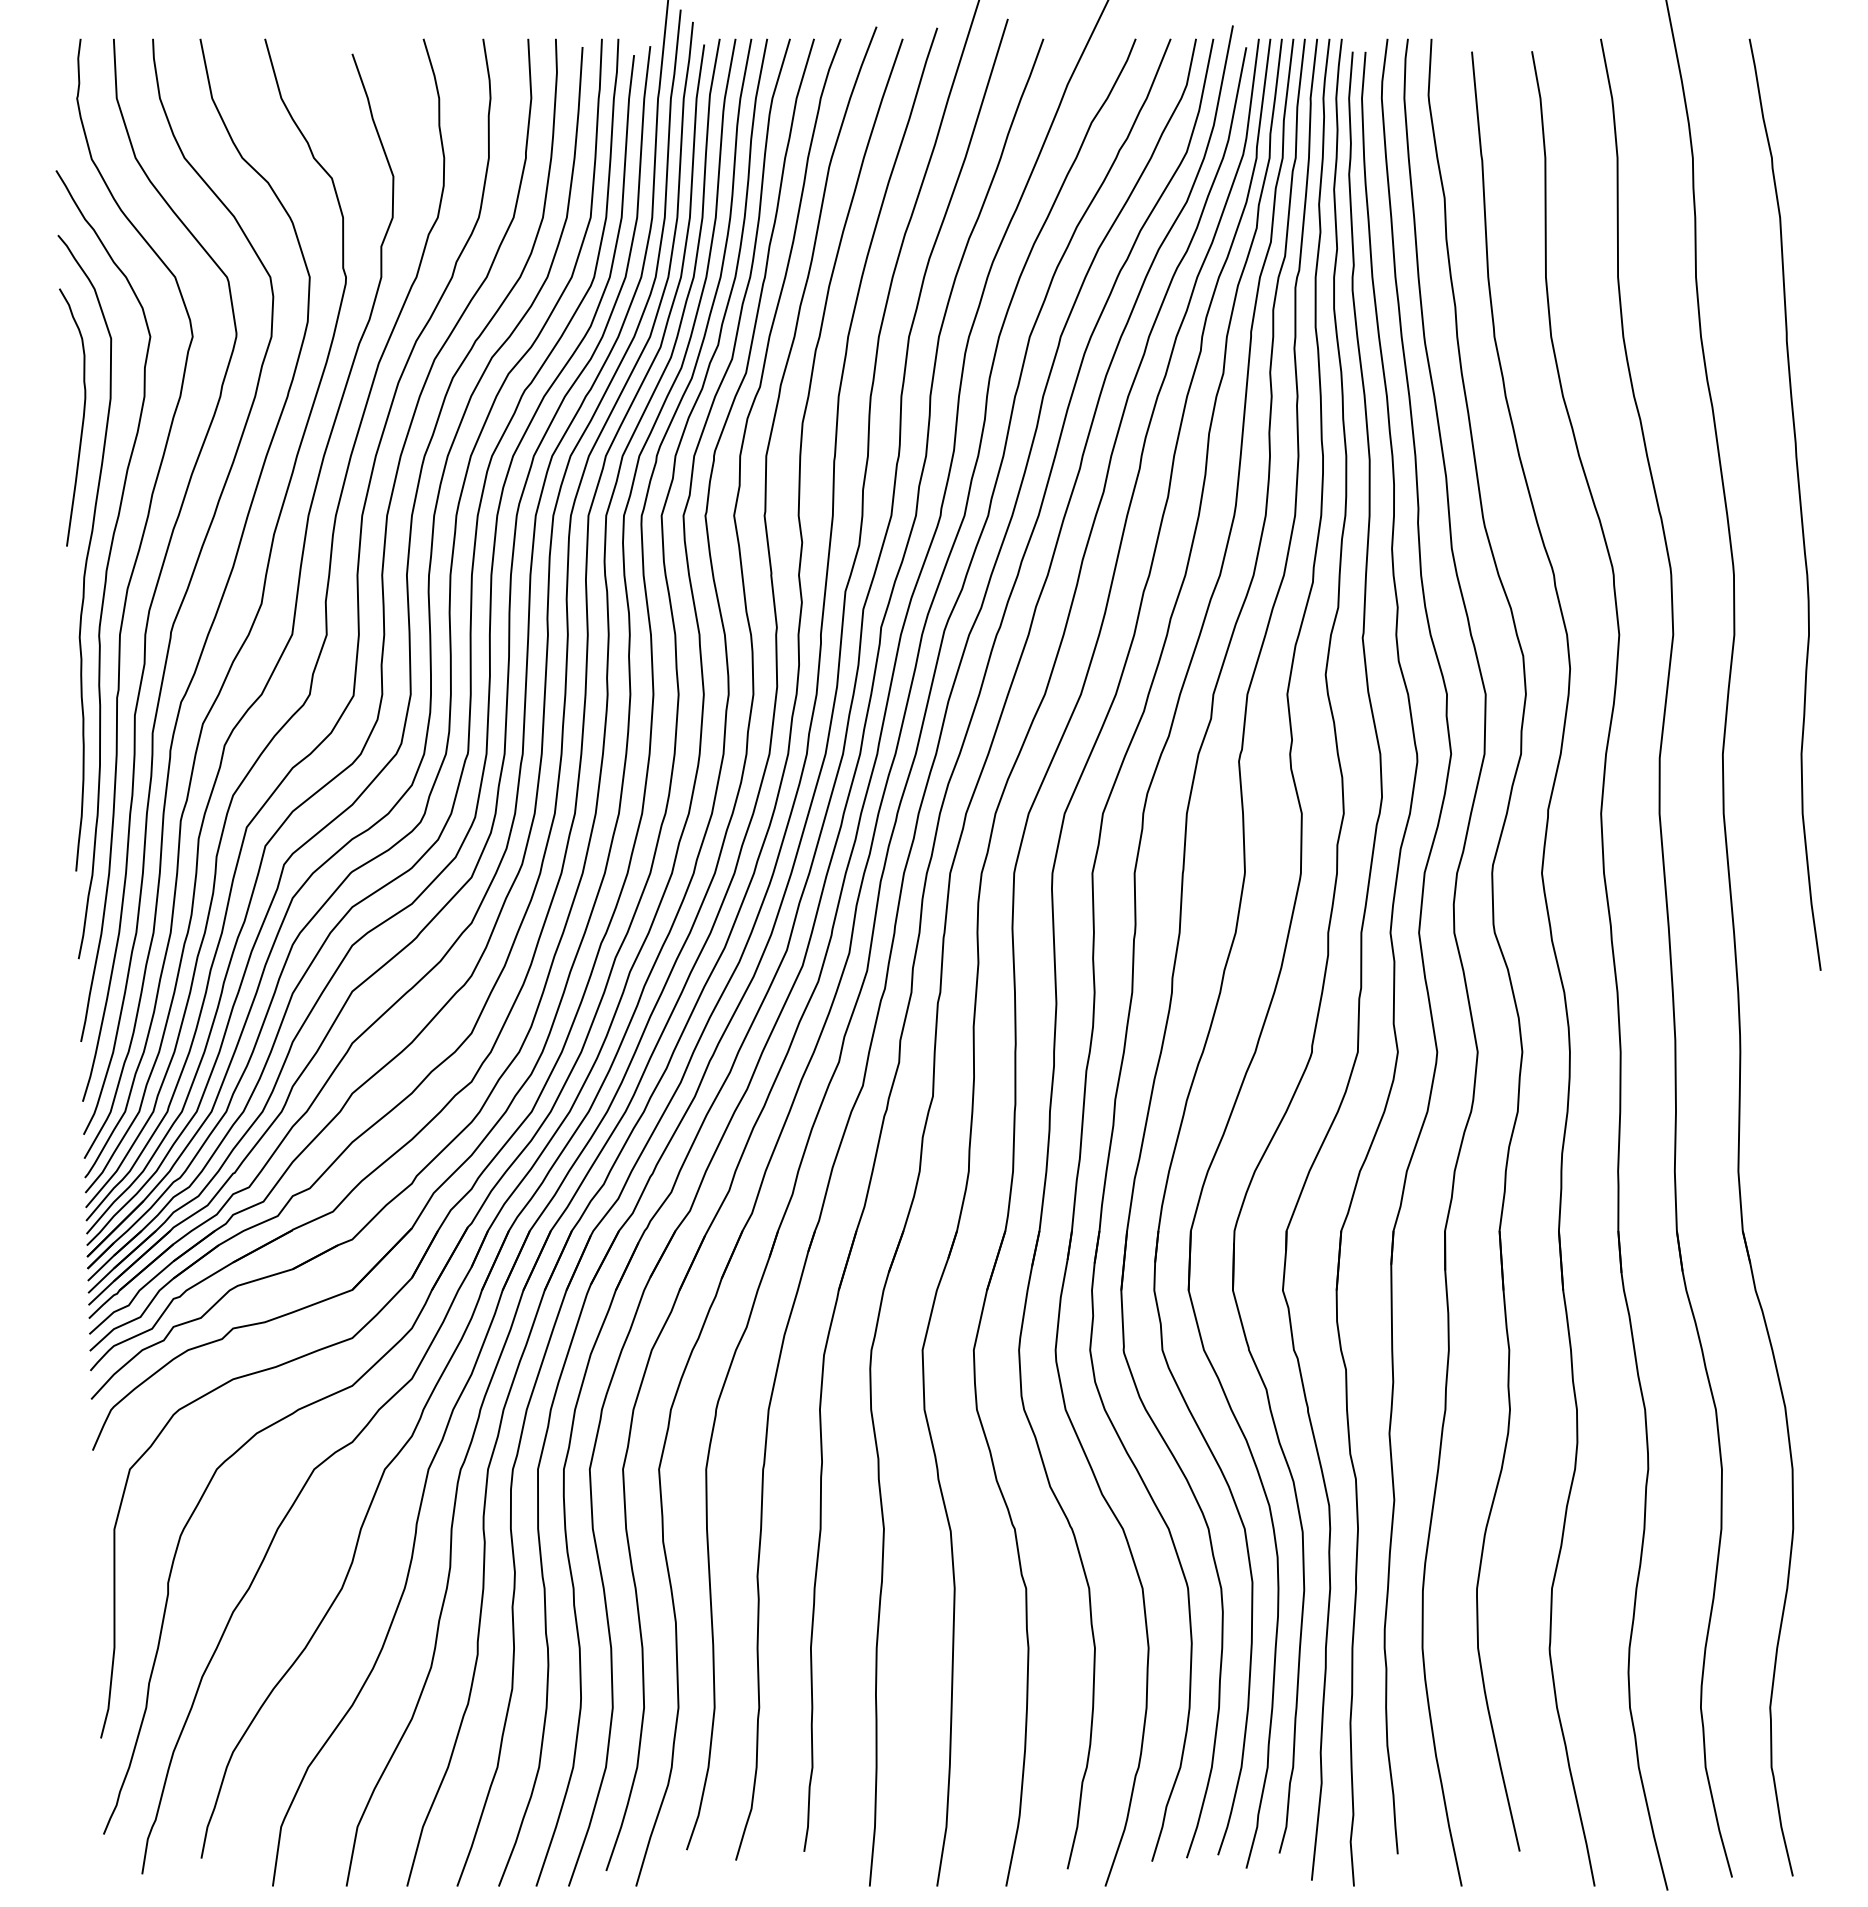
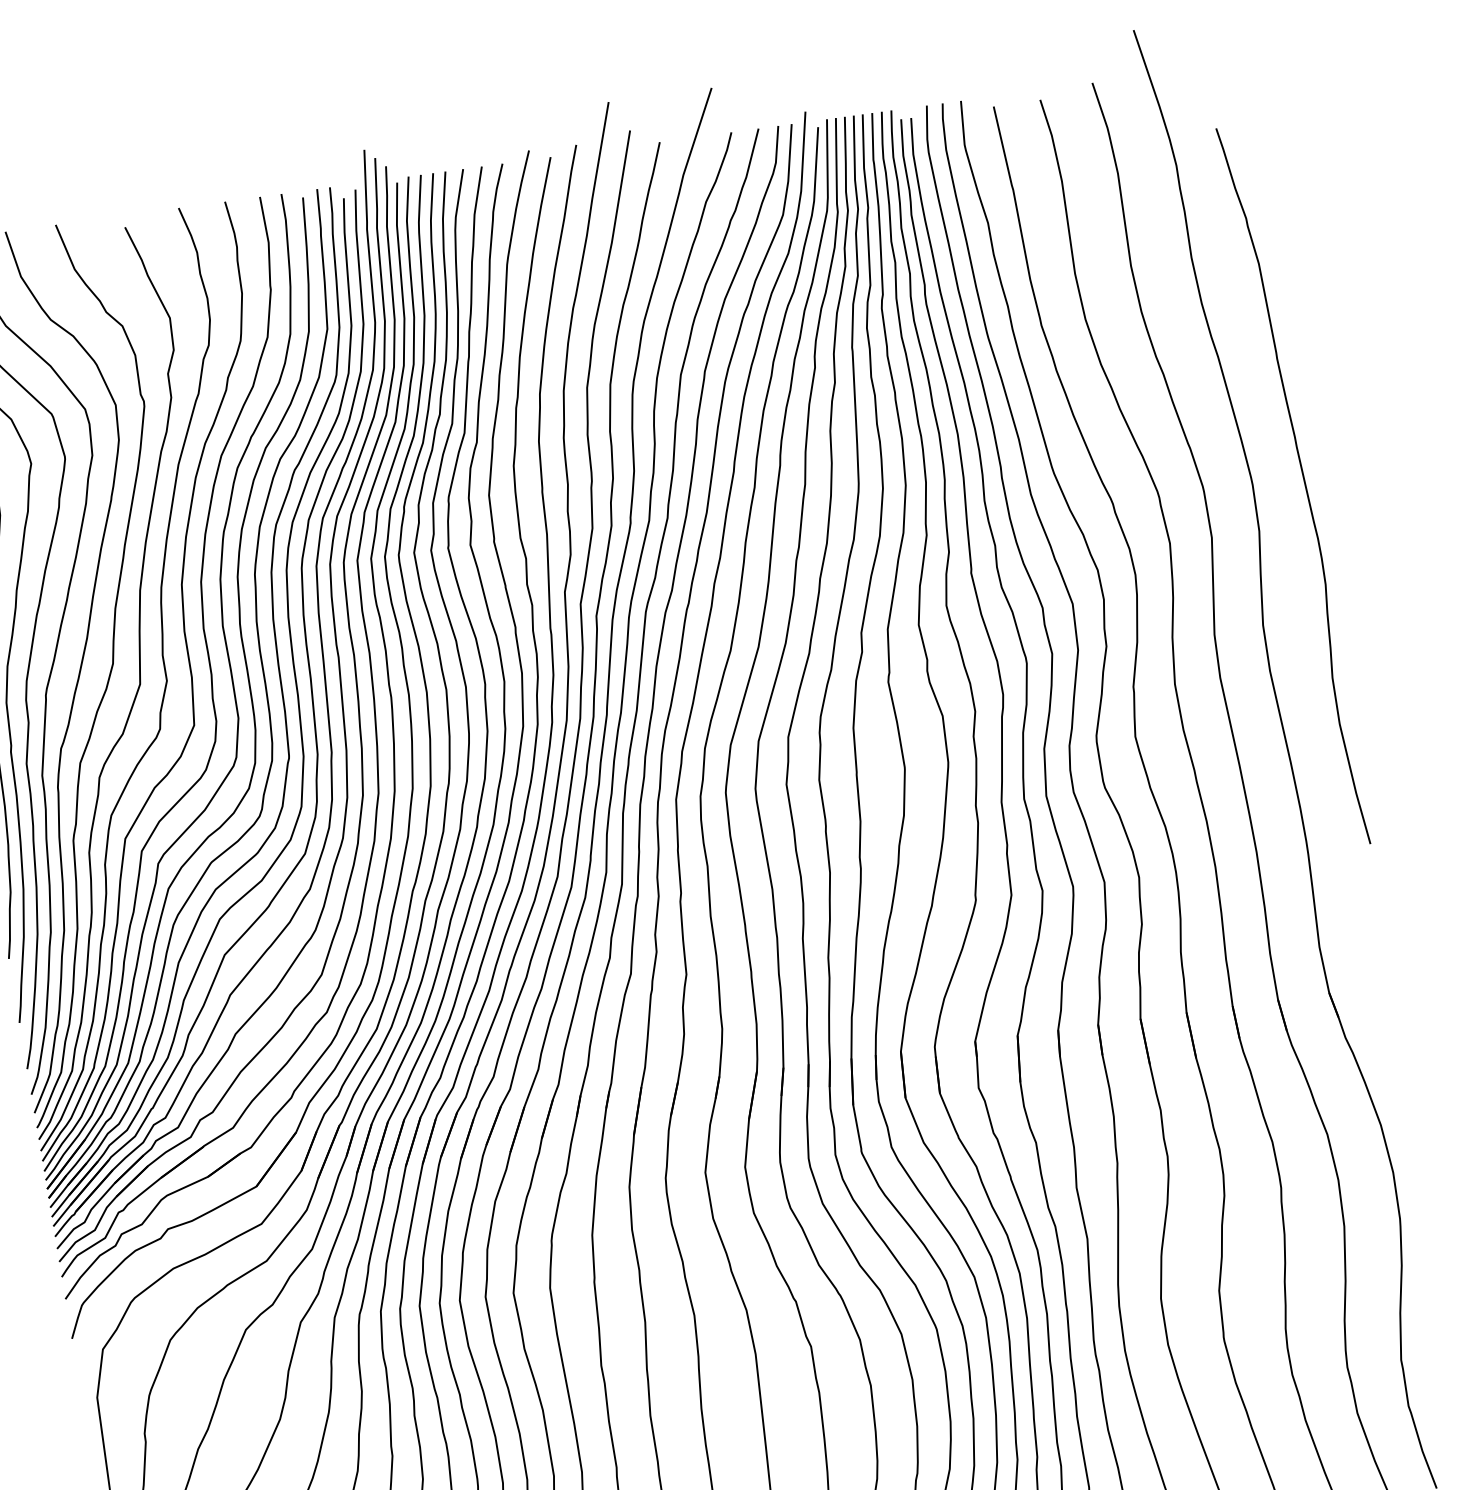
curve: (1799, 504) -> (1304, 484), moved

